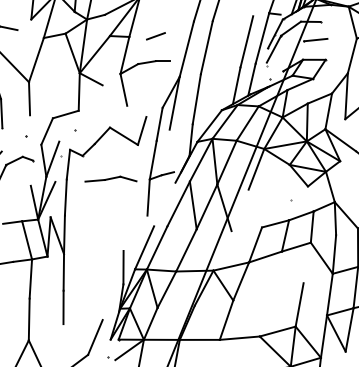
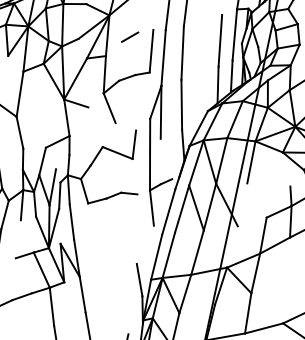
line: (155, 36) -> (129, 37), moved
line: (175, 40) -> (151, 51), added
line: (58, 168) -> (59, 195), added
line: (18, 171) -> (21, 205), added
line: (164, 204) -> (168, 212), added

